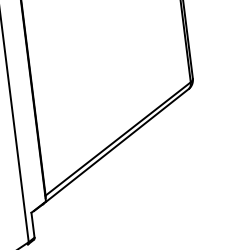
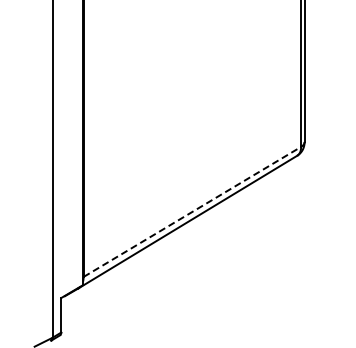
line: (118, 138) -> (192, 211), solid -> dashed

